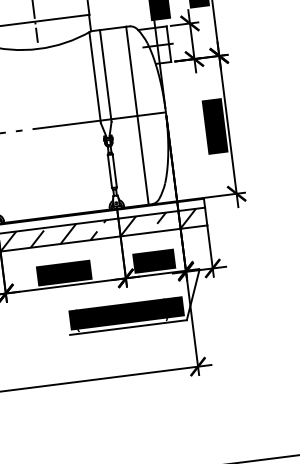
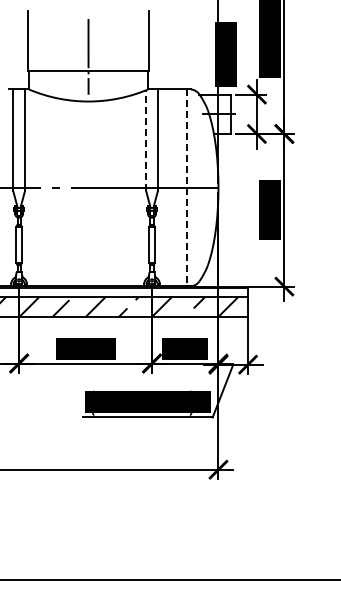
line: (95, 77) -> (146, 140), solid -> dashed
line: (137, 116) -> (186, 188), solid -> dashed

